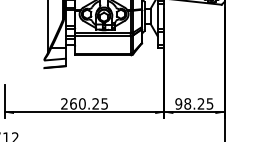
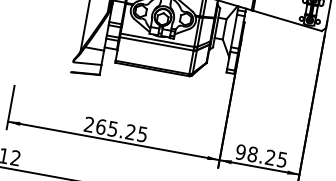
text: (82, 103) -> (113, 128), 260.25 -> 265.25

